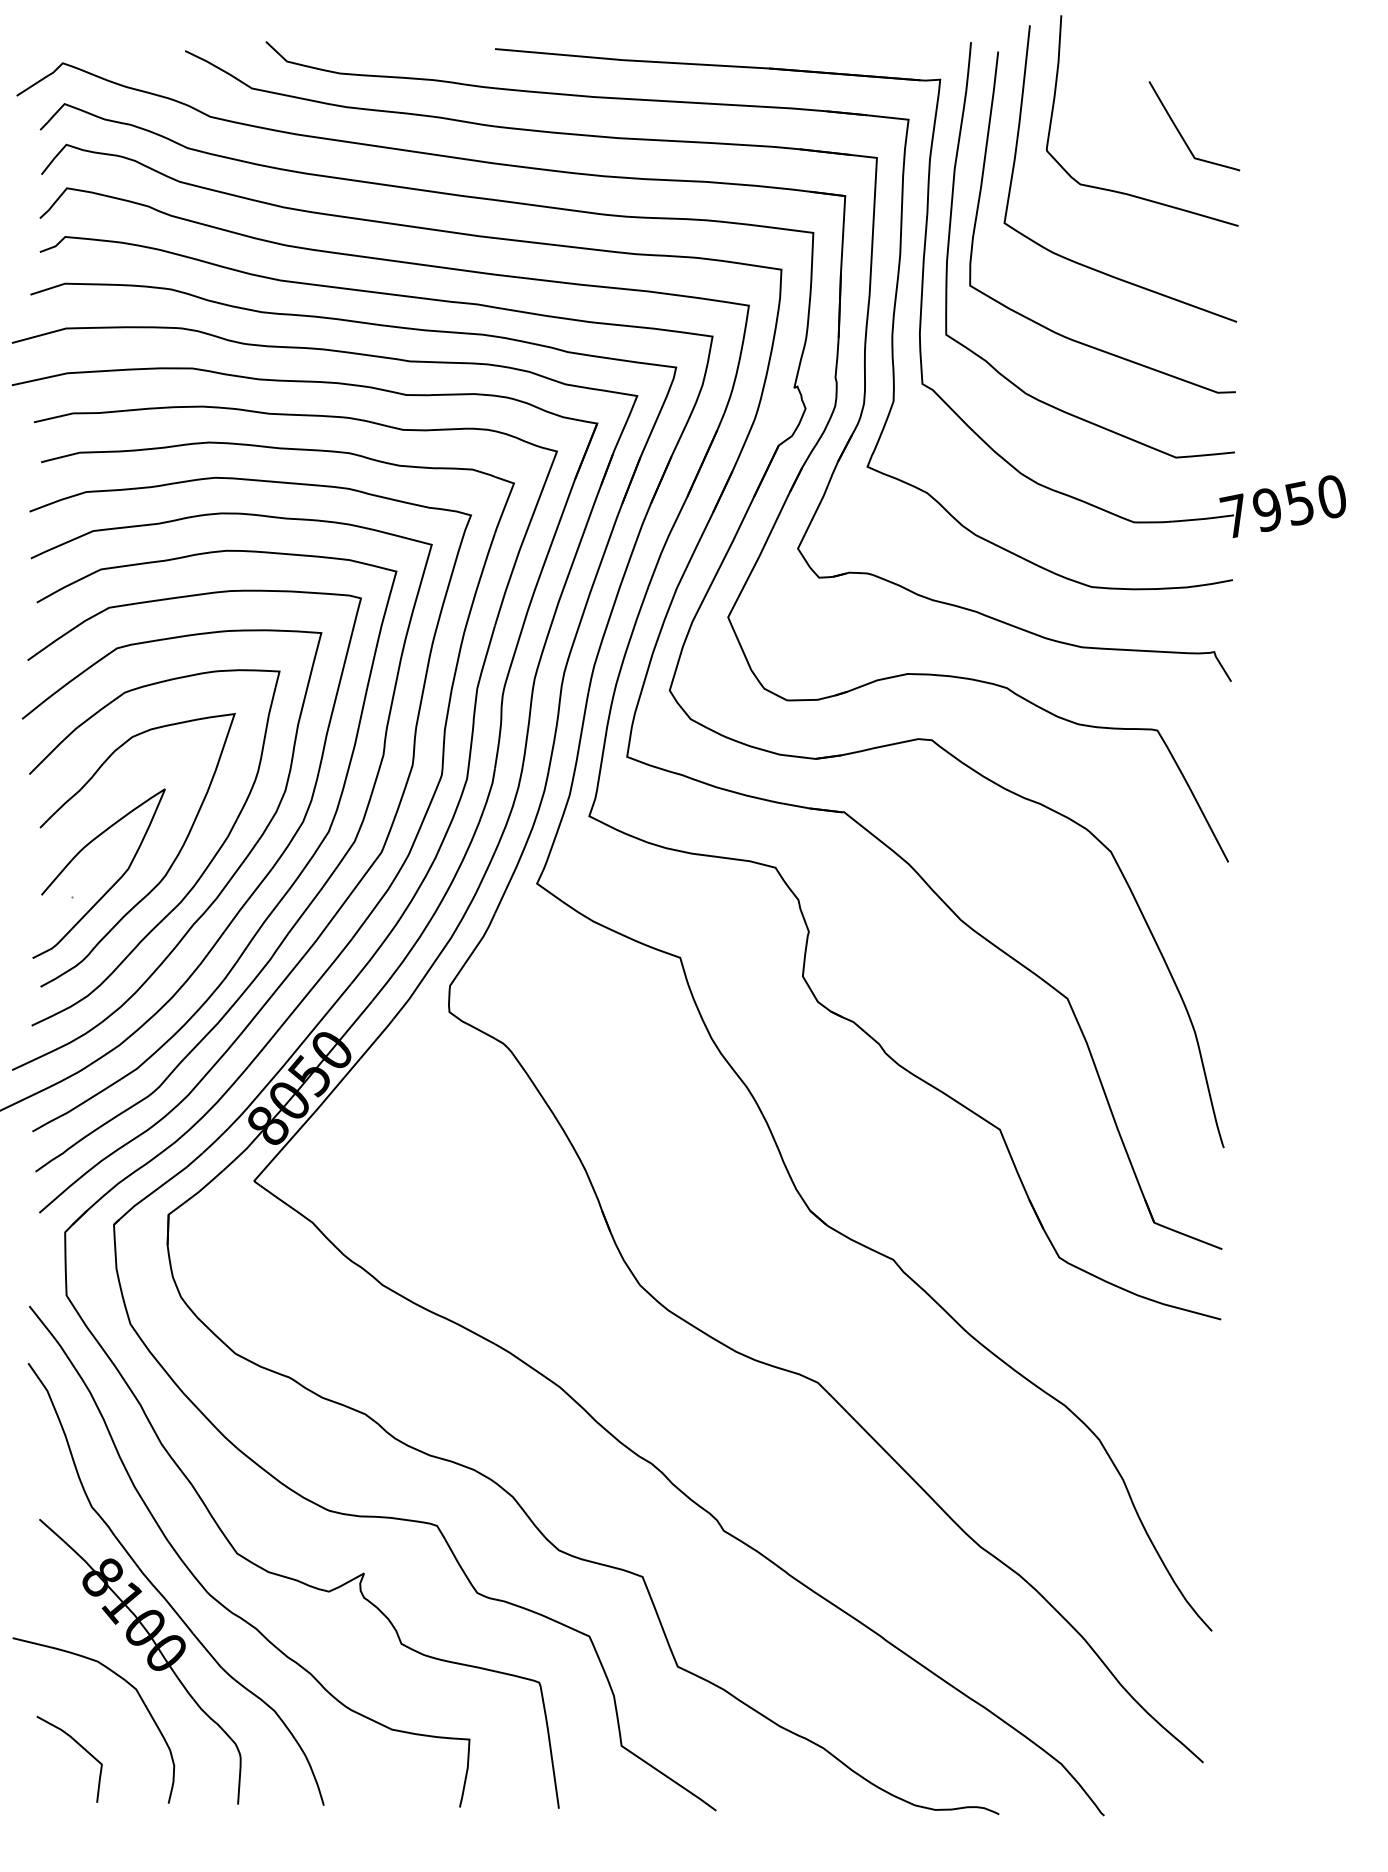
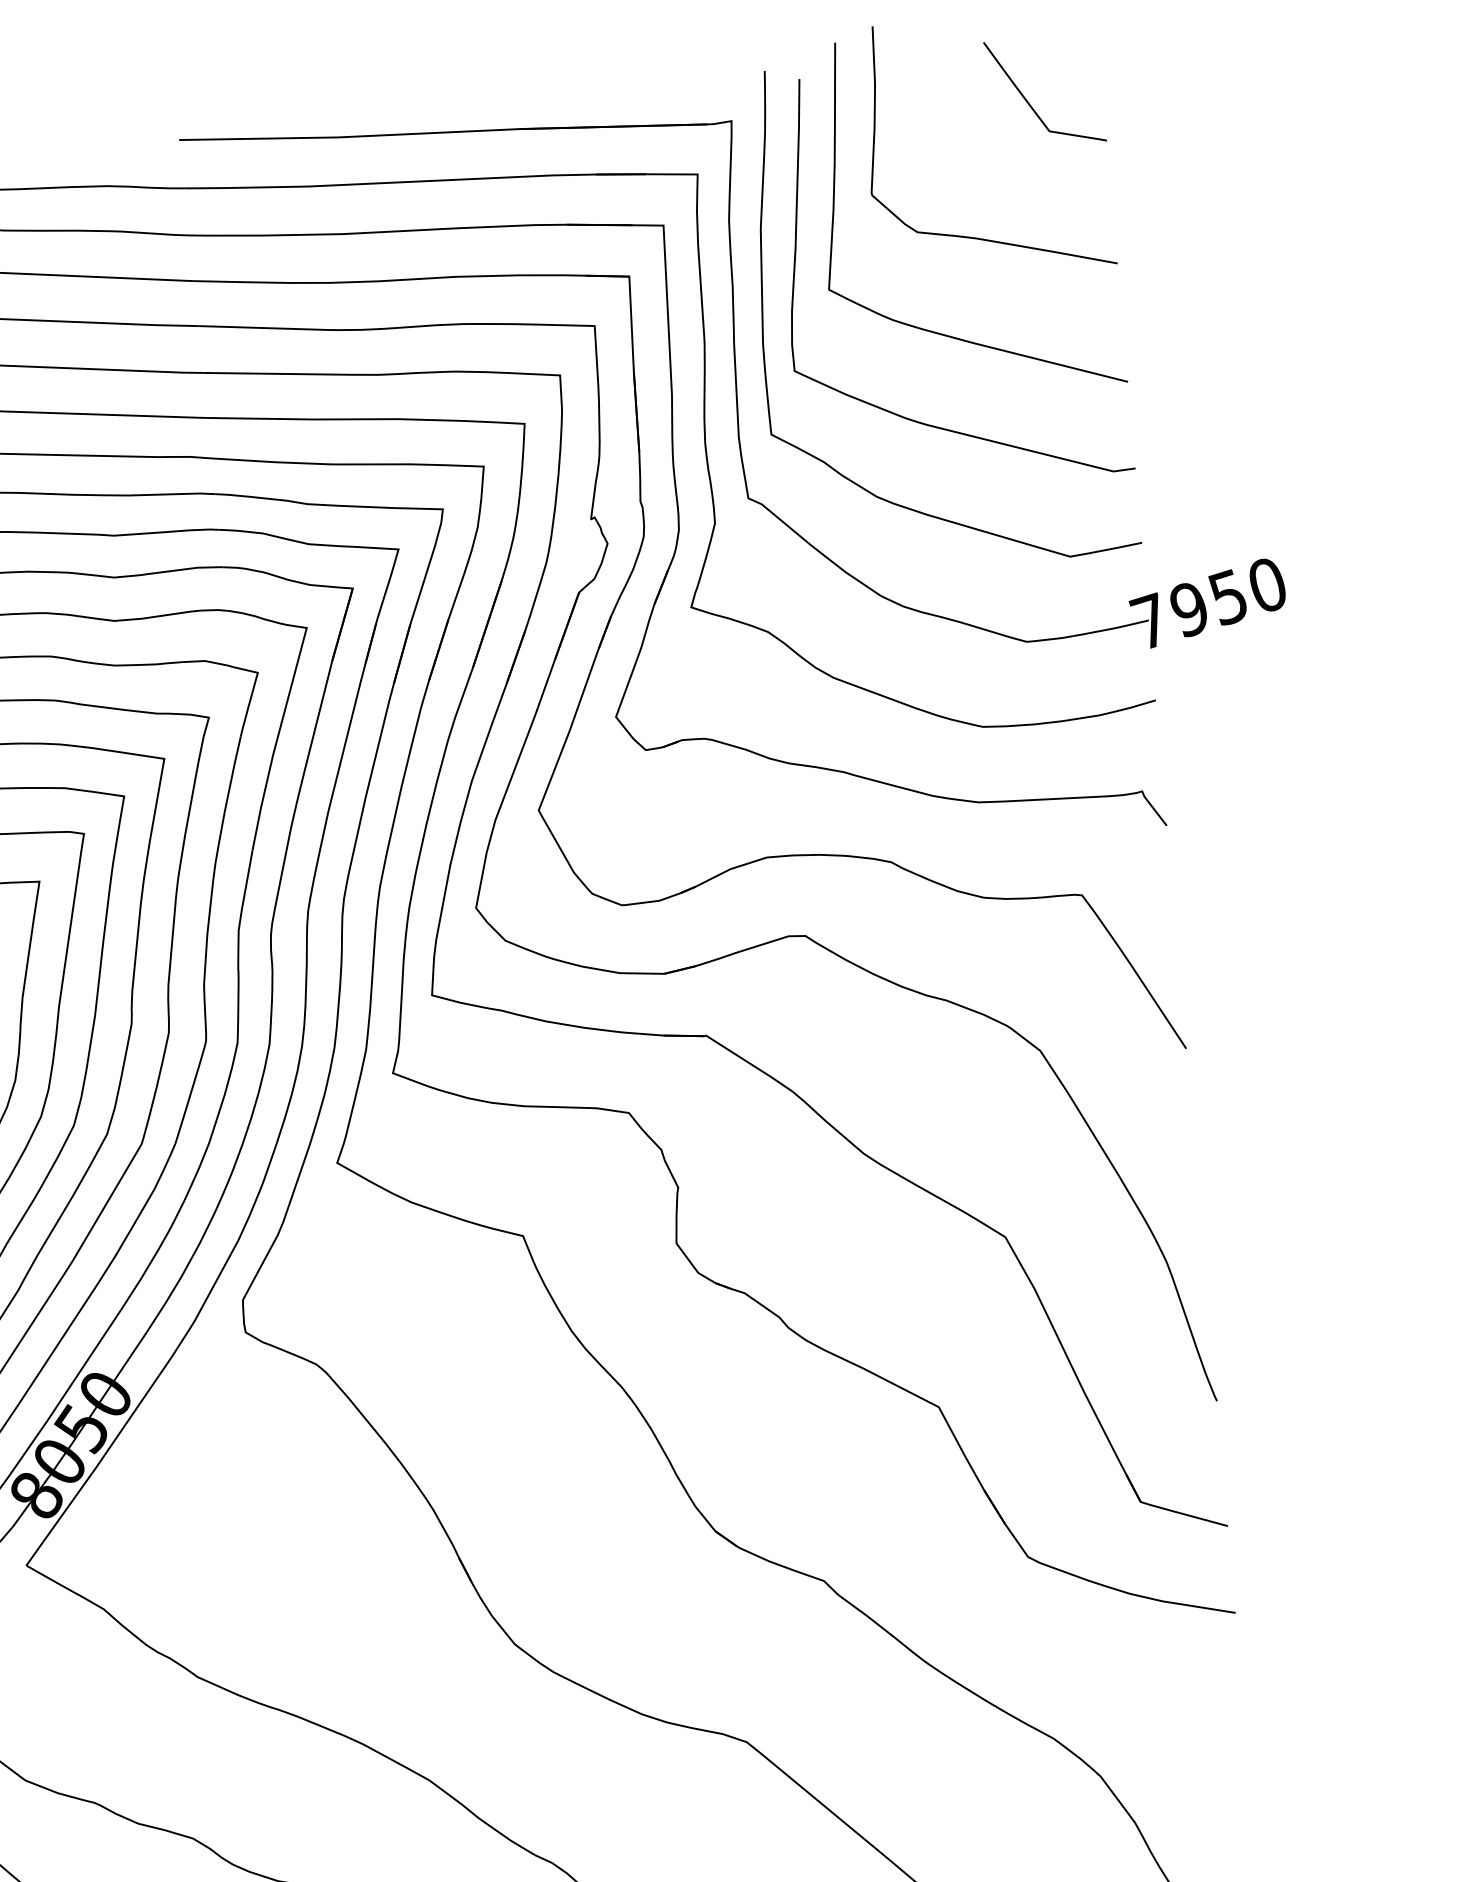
curve: (1182, 135) -> (1031, 104), moved

